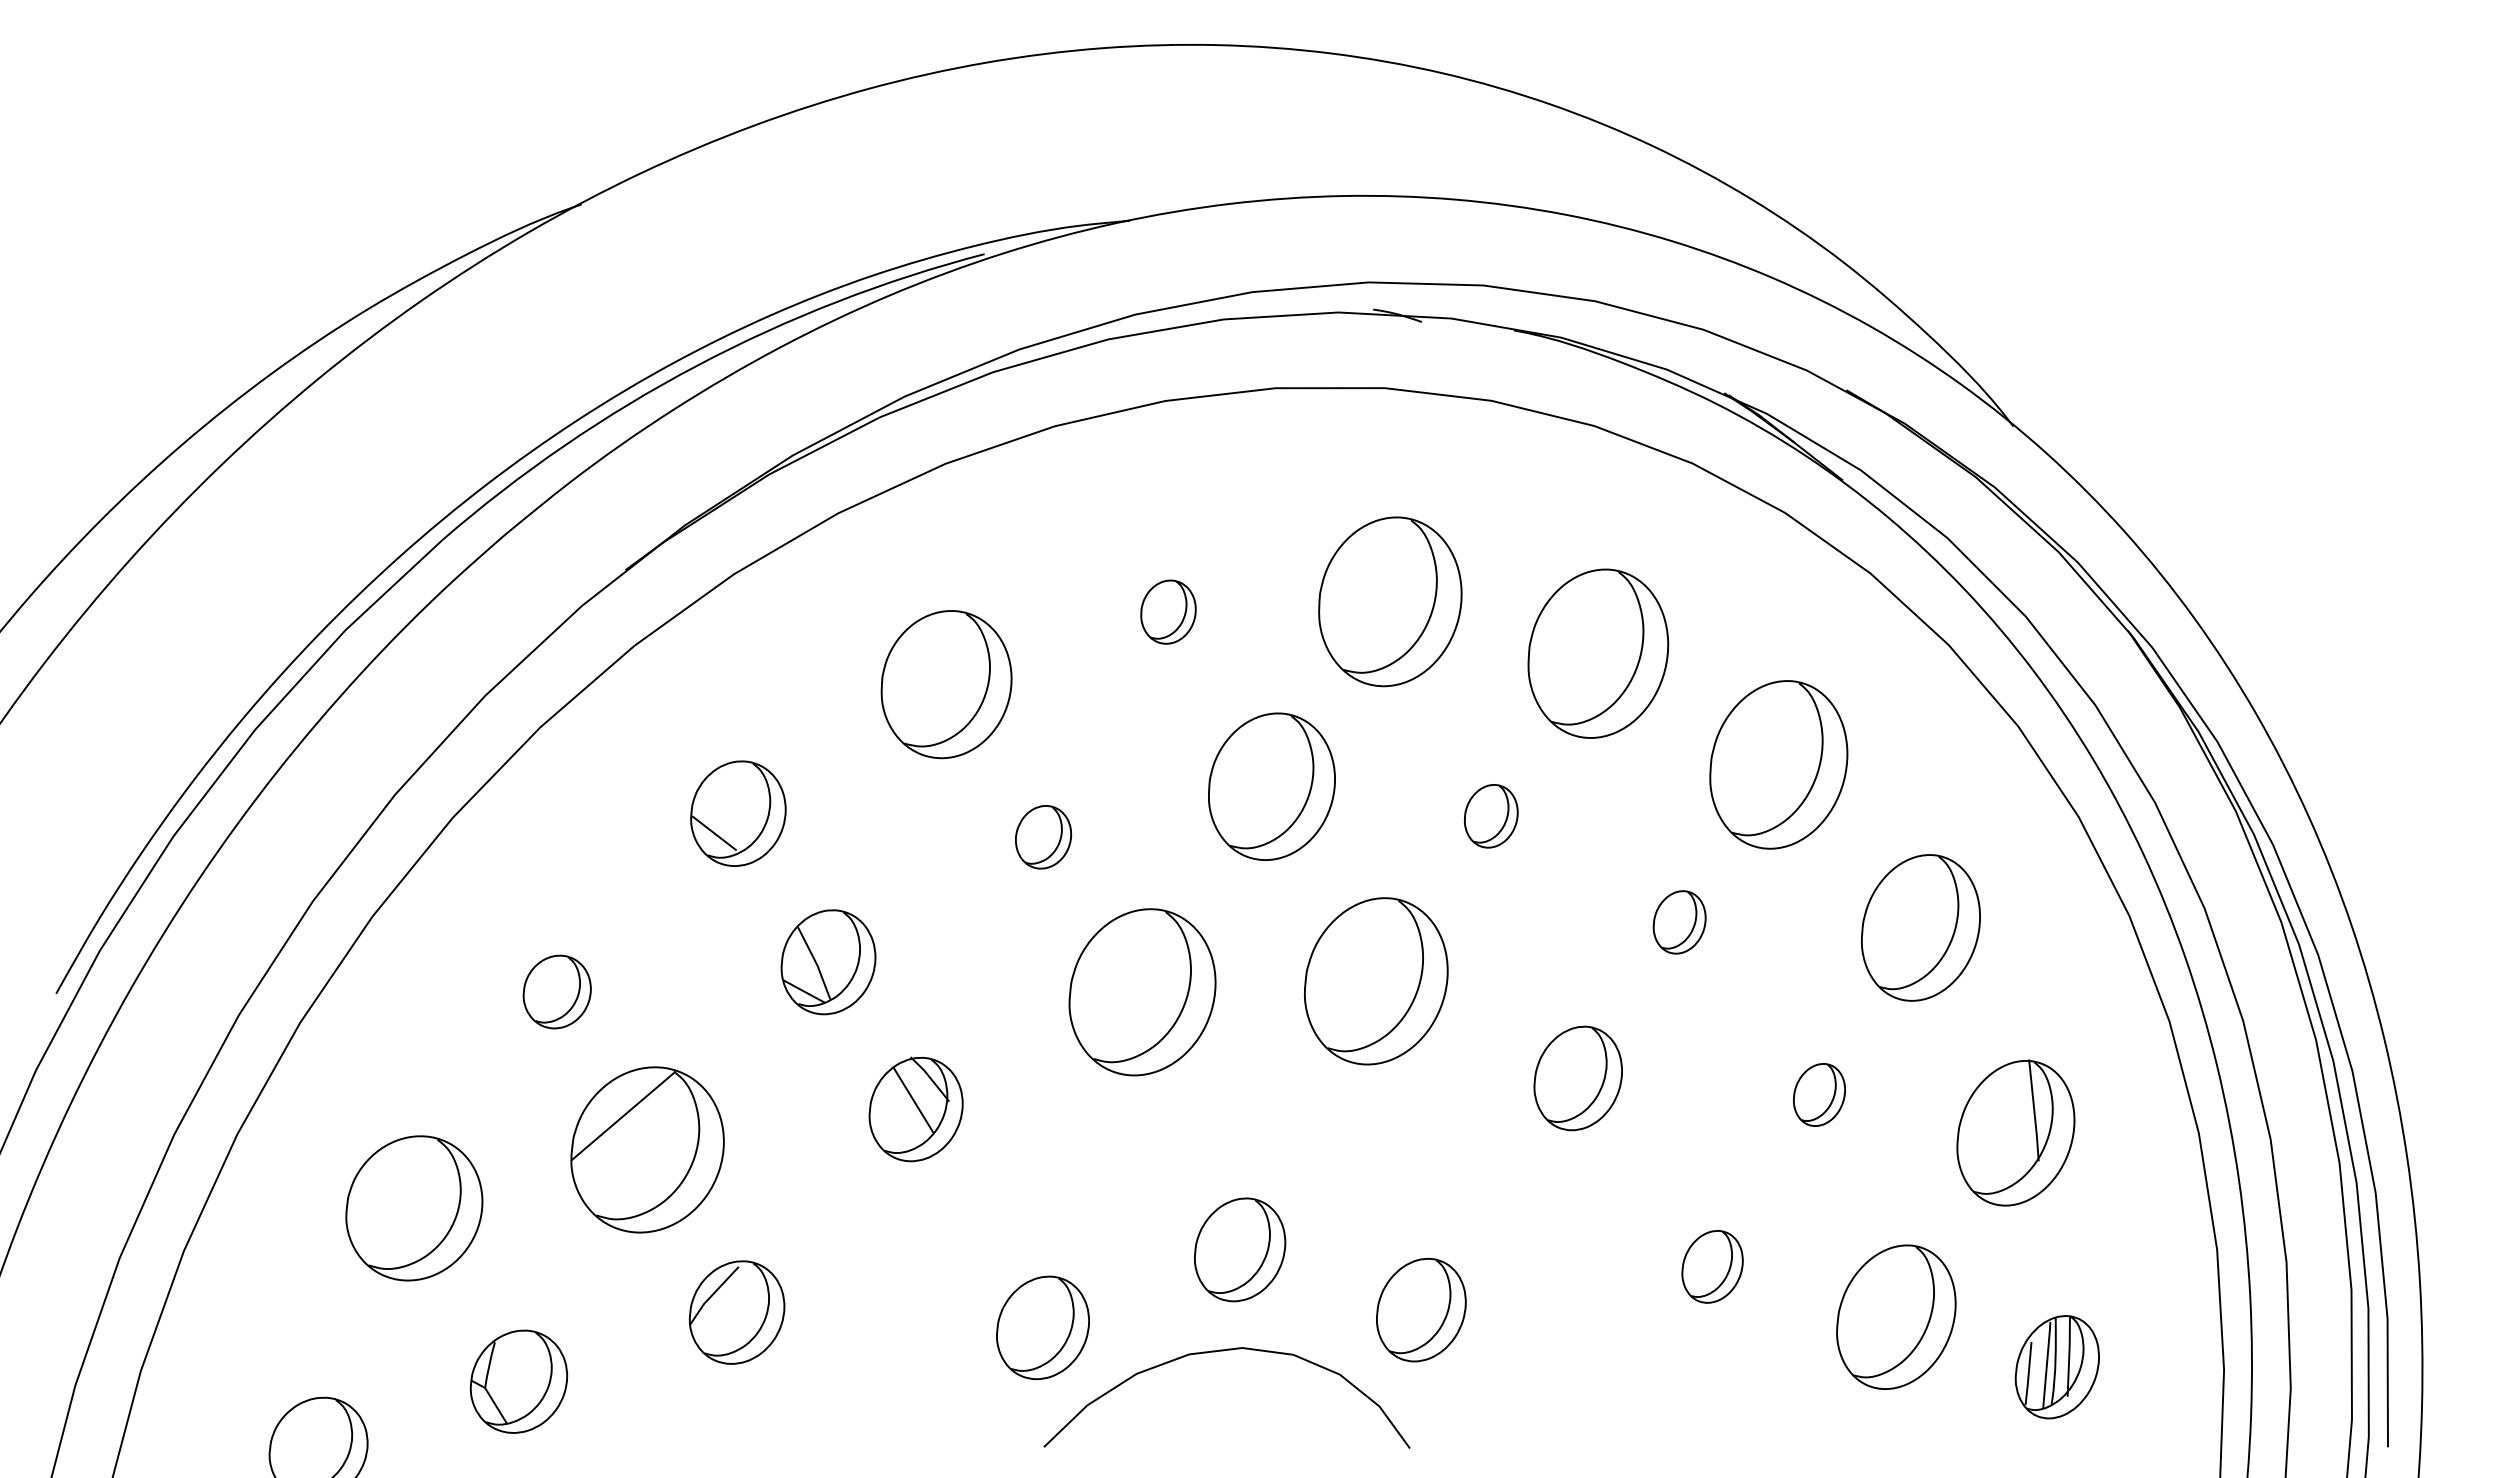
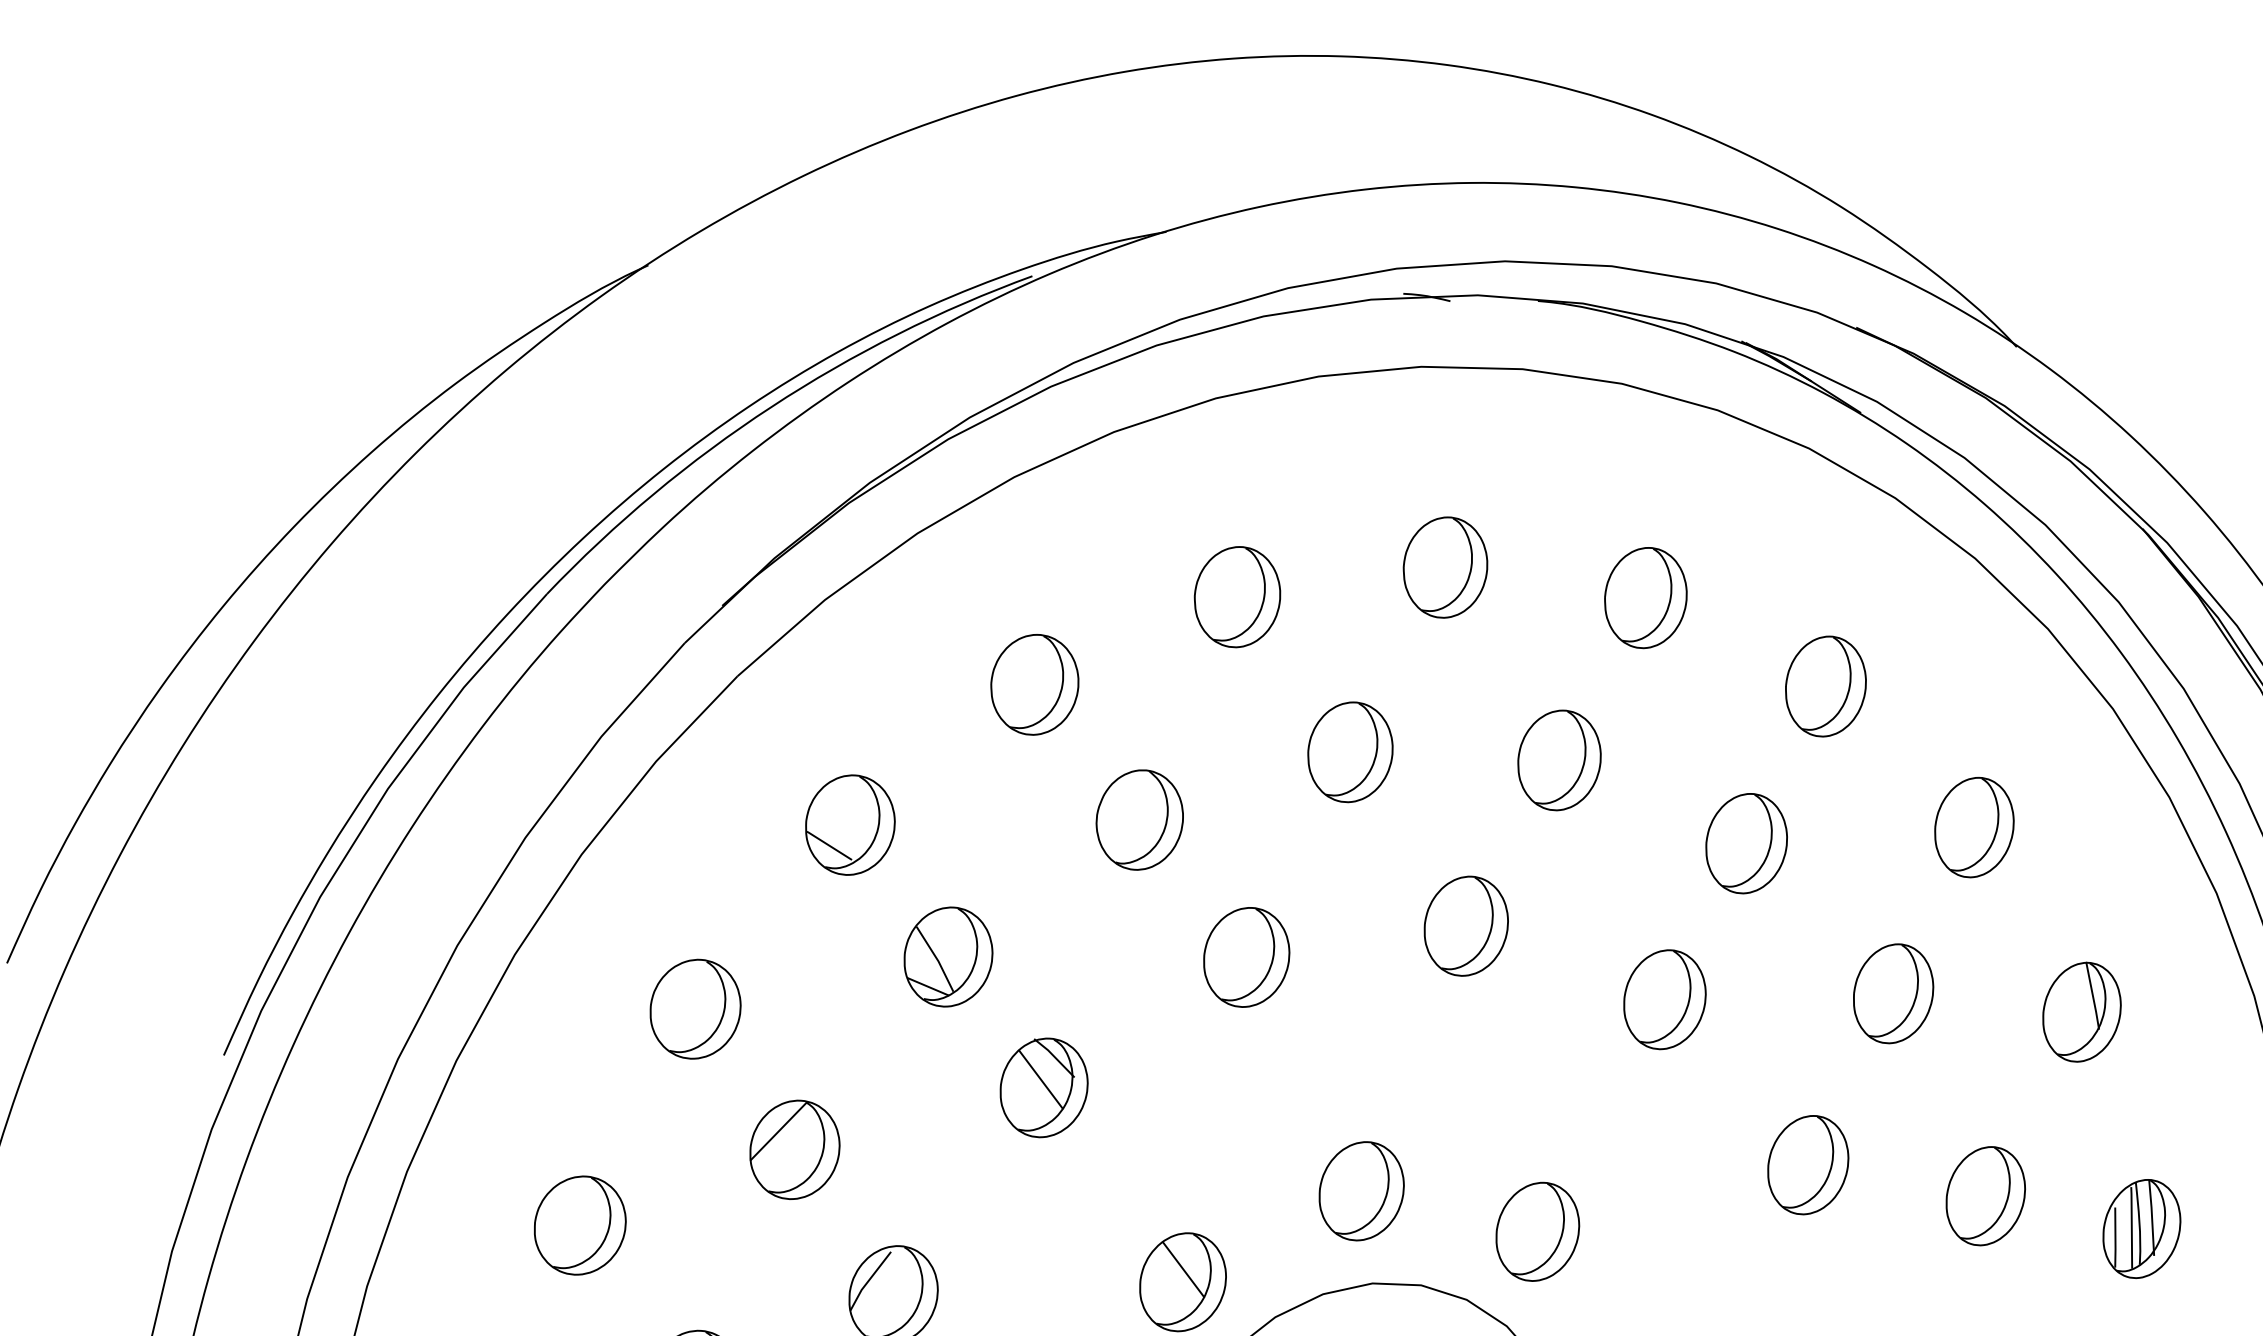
part: (1390, 601) -> (1445, 567), size x0.62
part: (1168, 611) -> (1237, 596), size x1.67
part: (1597, 653) -> (1645, 597), size x0.62
part: (946, 683) -> (1034, 683), size x0.71
part: (1778, 764) -> (1825, 686), size x0.62
part: (1271, 786) -> (1350, 752), size x0.71
part: (1491, 816) -> (1559, 760), size x1.67
part: (1043, 837) -> (1139, 820), size x1.67
part: (1679, 922) -> (1746, 843), size x1.67
part: (1921, 928) -> (1974, 827), size x0.71
part: (1376, 981) -> (1466, 926), size x0.62
part: (557, 991) -> (695, 1008), size x1.43
part: (1141, 992) -> (1245, 957), size x0.62
part: (1819, 1094) -> (1893, 993), size x1.67
part: (2015, 1132) -> (2081, 1011), size x0.71
part: (647, 1149) -> (794, 1149), size x0.62
part: (413, 1207) -> (579, 1224), size x0.71
part: (1712, 1266) -> (1808, 1164), size x1.43
line: (1044, 1314) -> (1183, 1269), added
part: (1896, 1316) -> (1985, 1195), size x0.71

